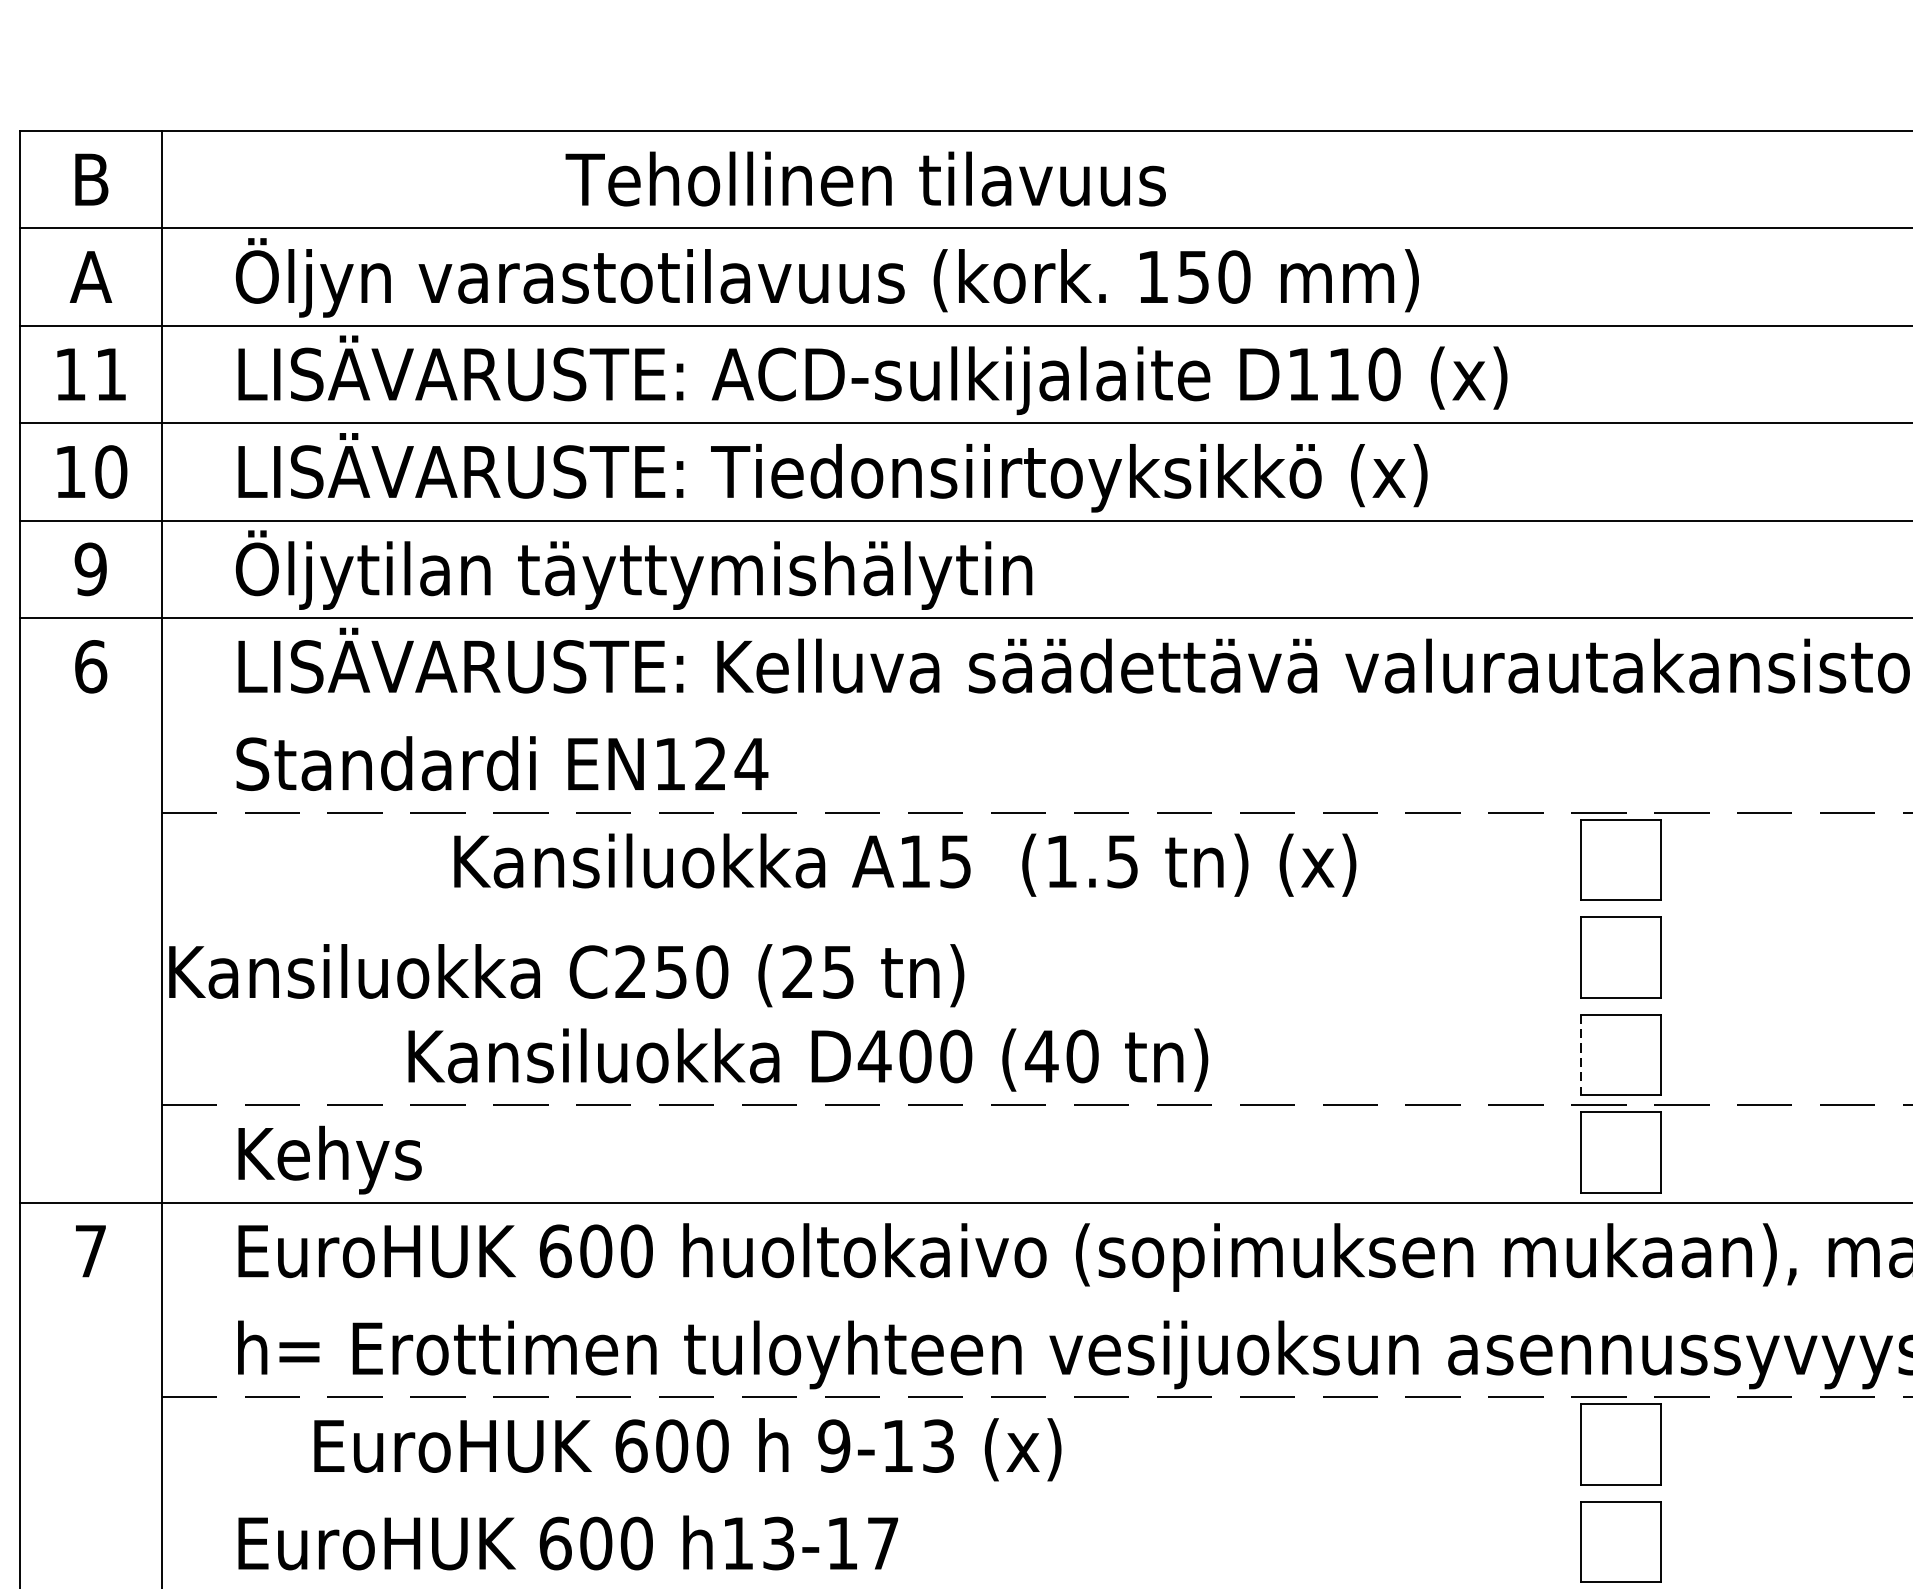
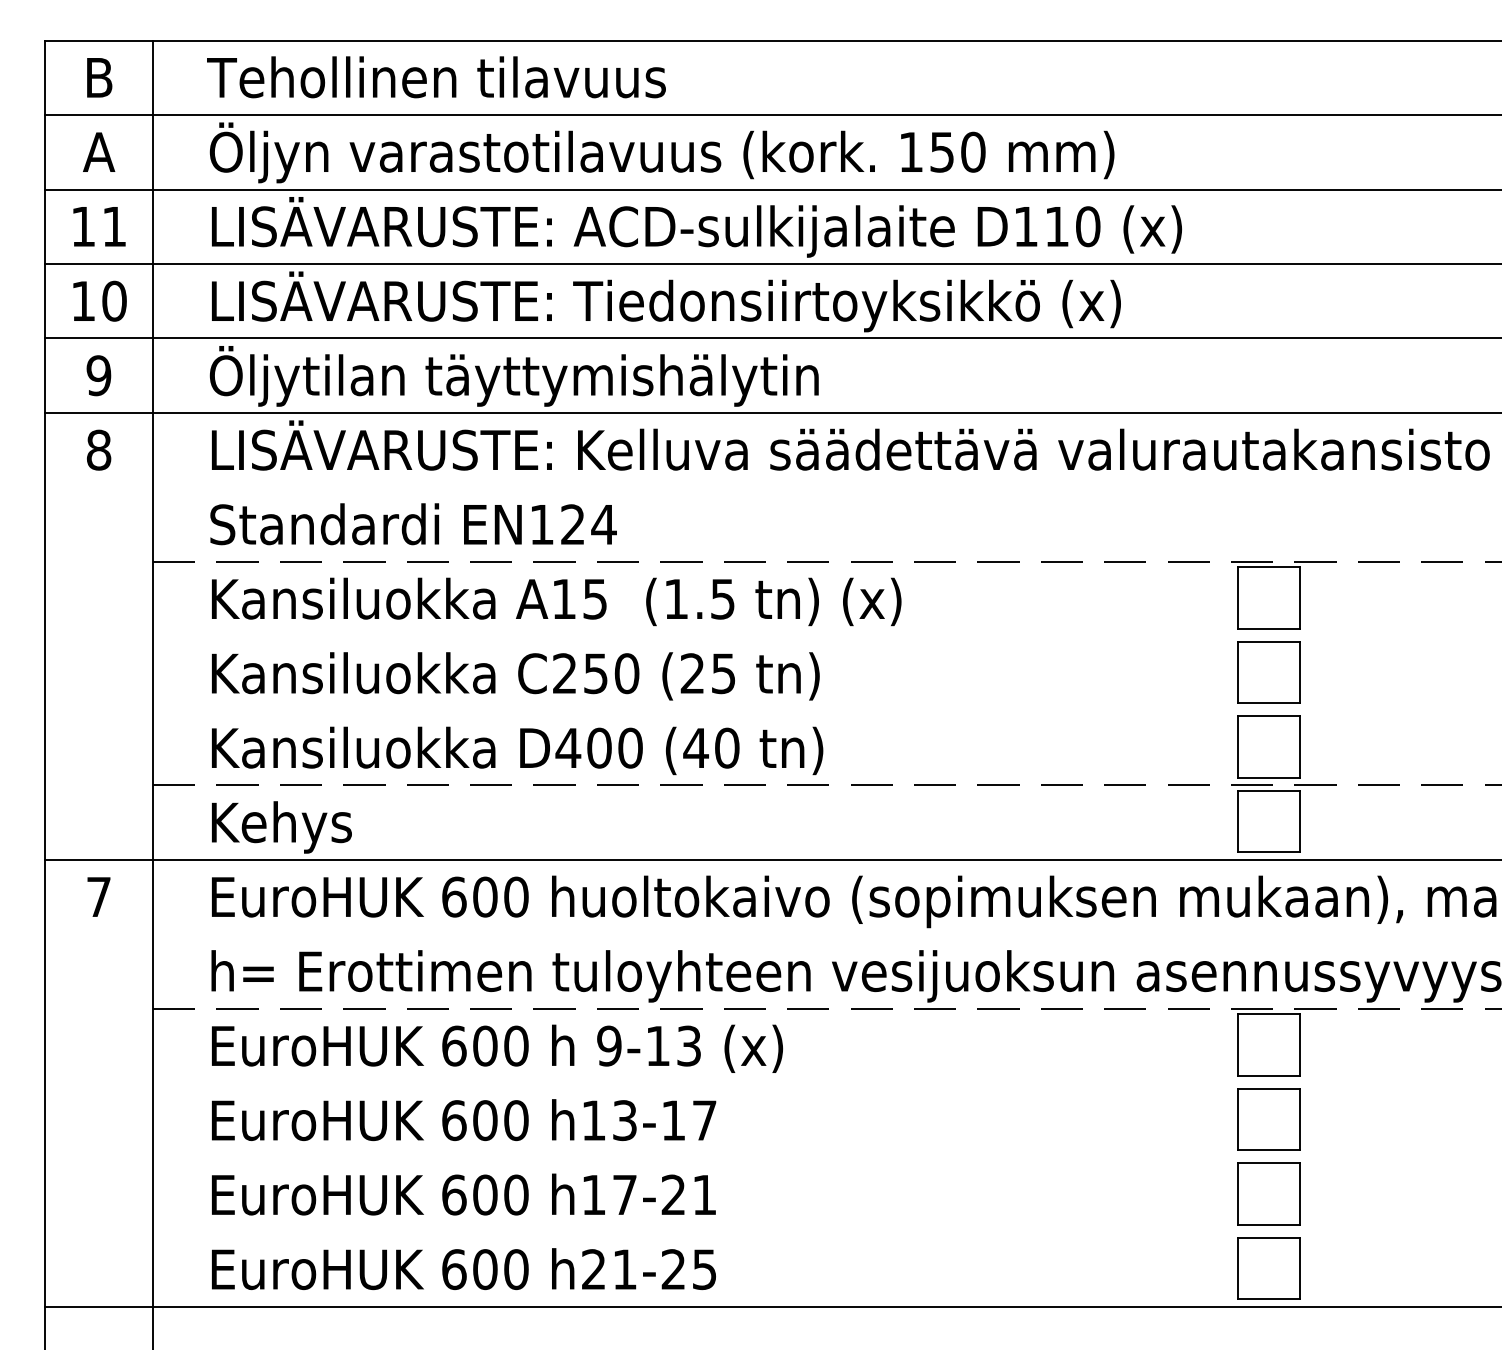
text: (865, 179) -> (436, 77), moved
text: (90, 665) -> (98, 449), 6 -> 8
text: (905, 864) -> (556, 601), moved
text: (566, 975) -> (515, 676), moved
line: (1581, 1054) -> (1238, 746), dashed -> solid
text: (808, 1059) -> (517, 750), moved
text: (687, 1449) -> (497, 1048), moved

